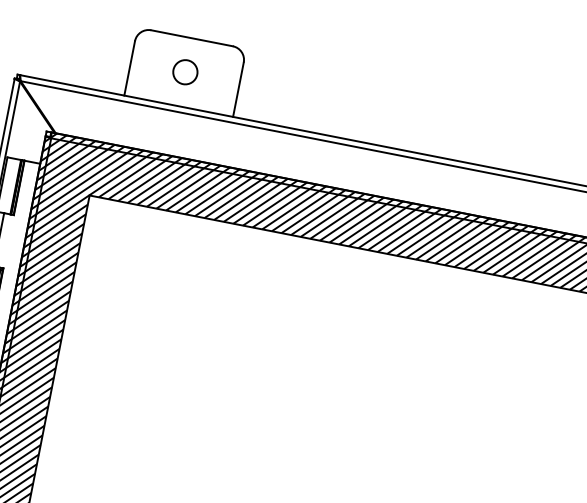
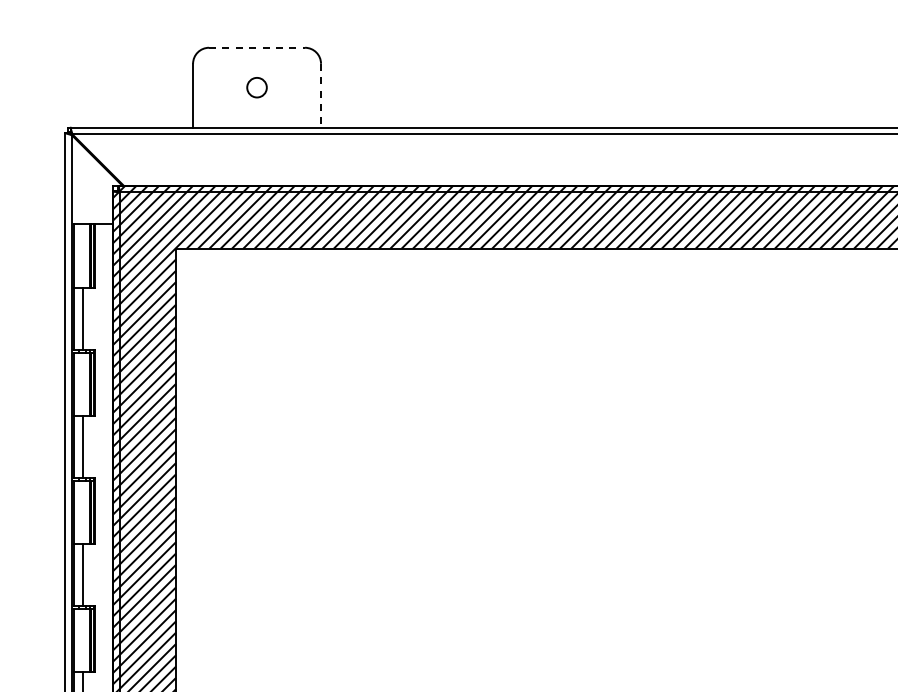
line: (192, 38) -> (257, 47), solid -> dashed
circle: (184, 71) -> (256, 87), size x0.7
line: (238, 89) -> (321, 95), solid -> dashed

